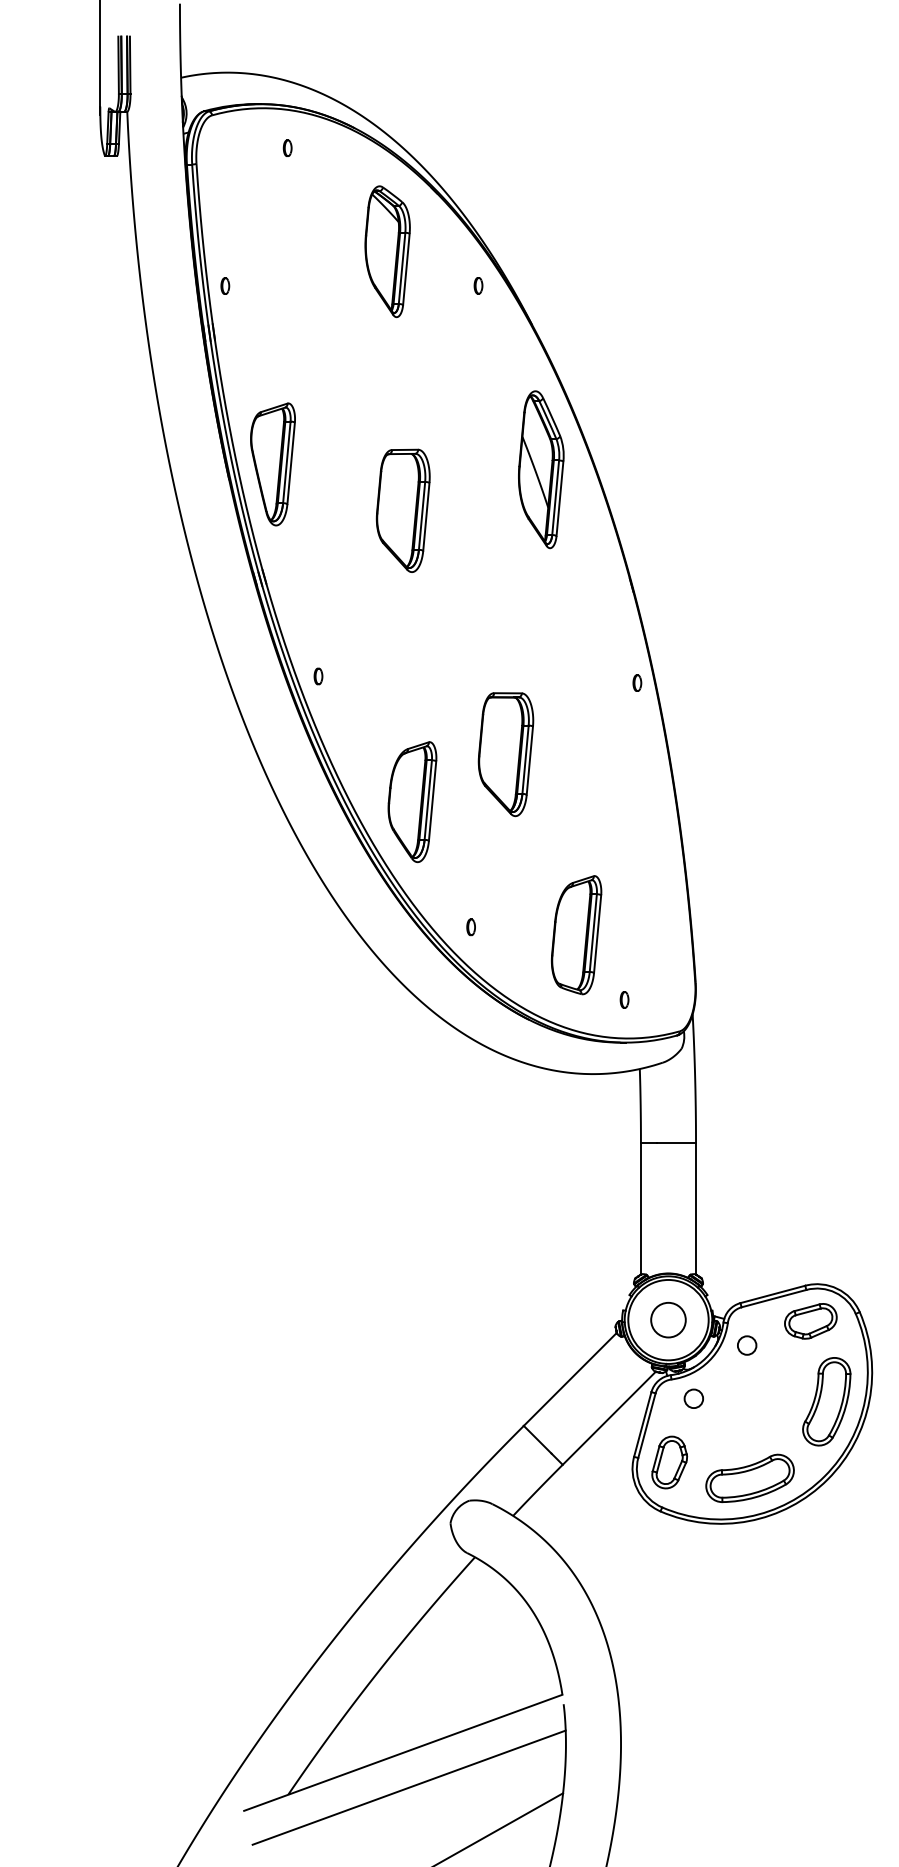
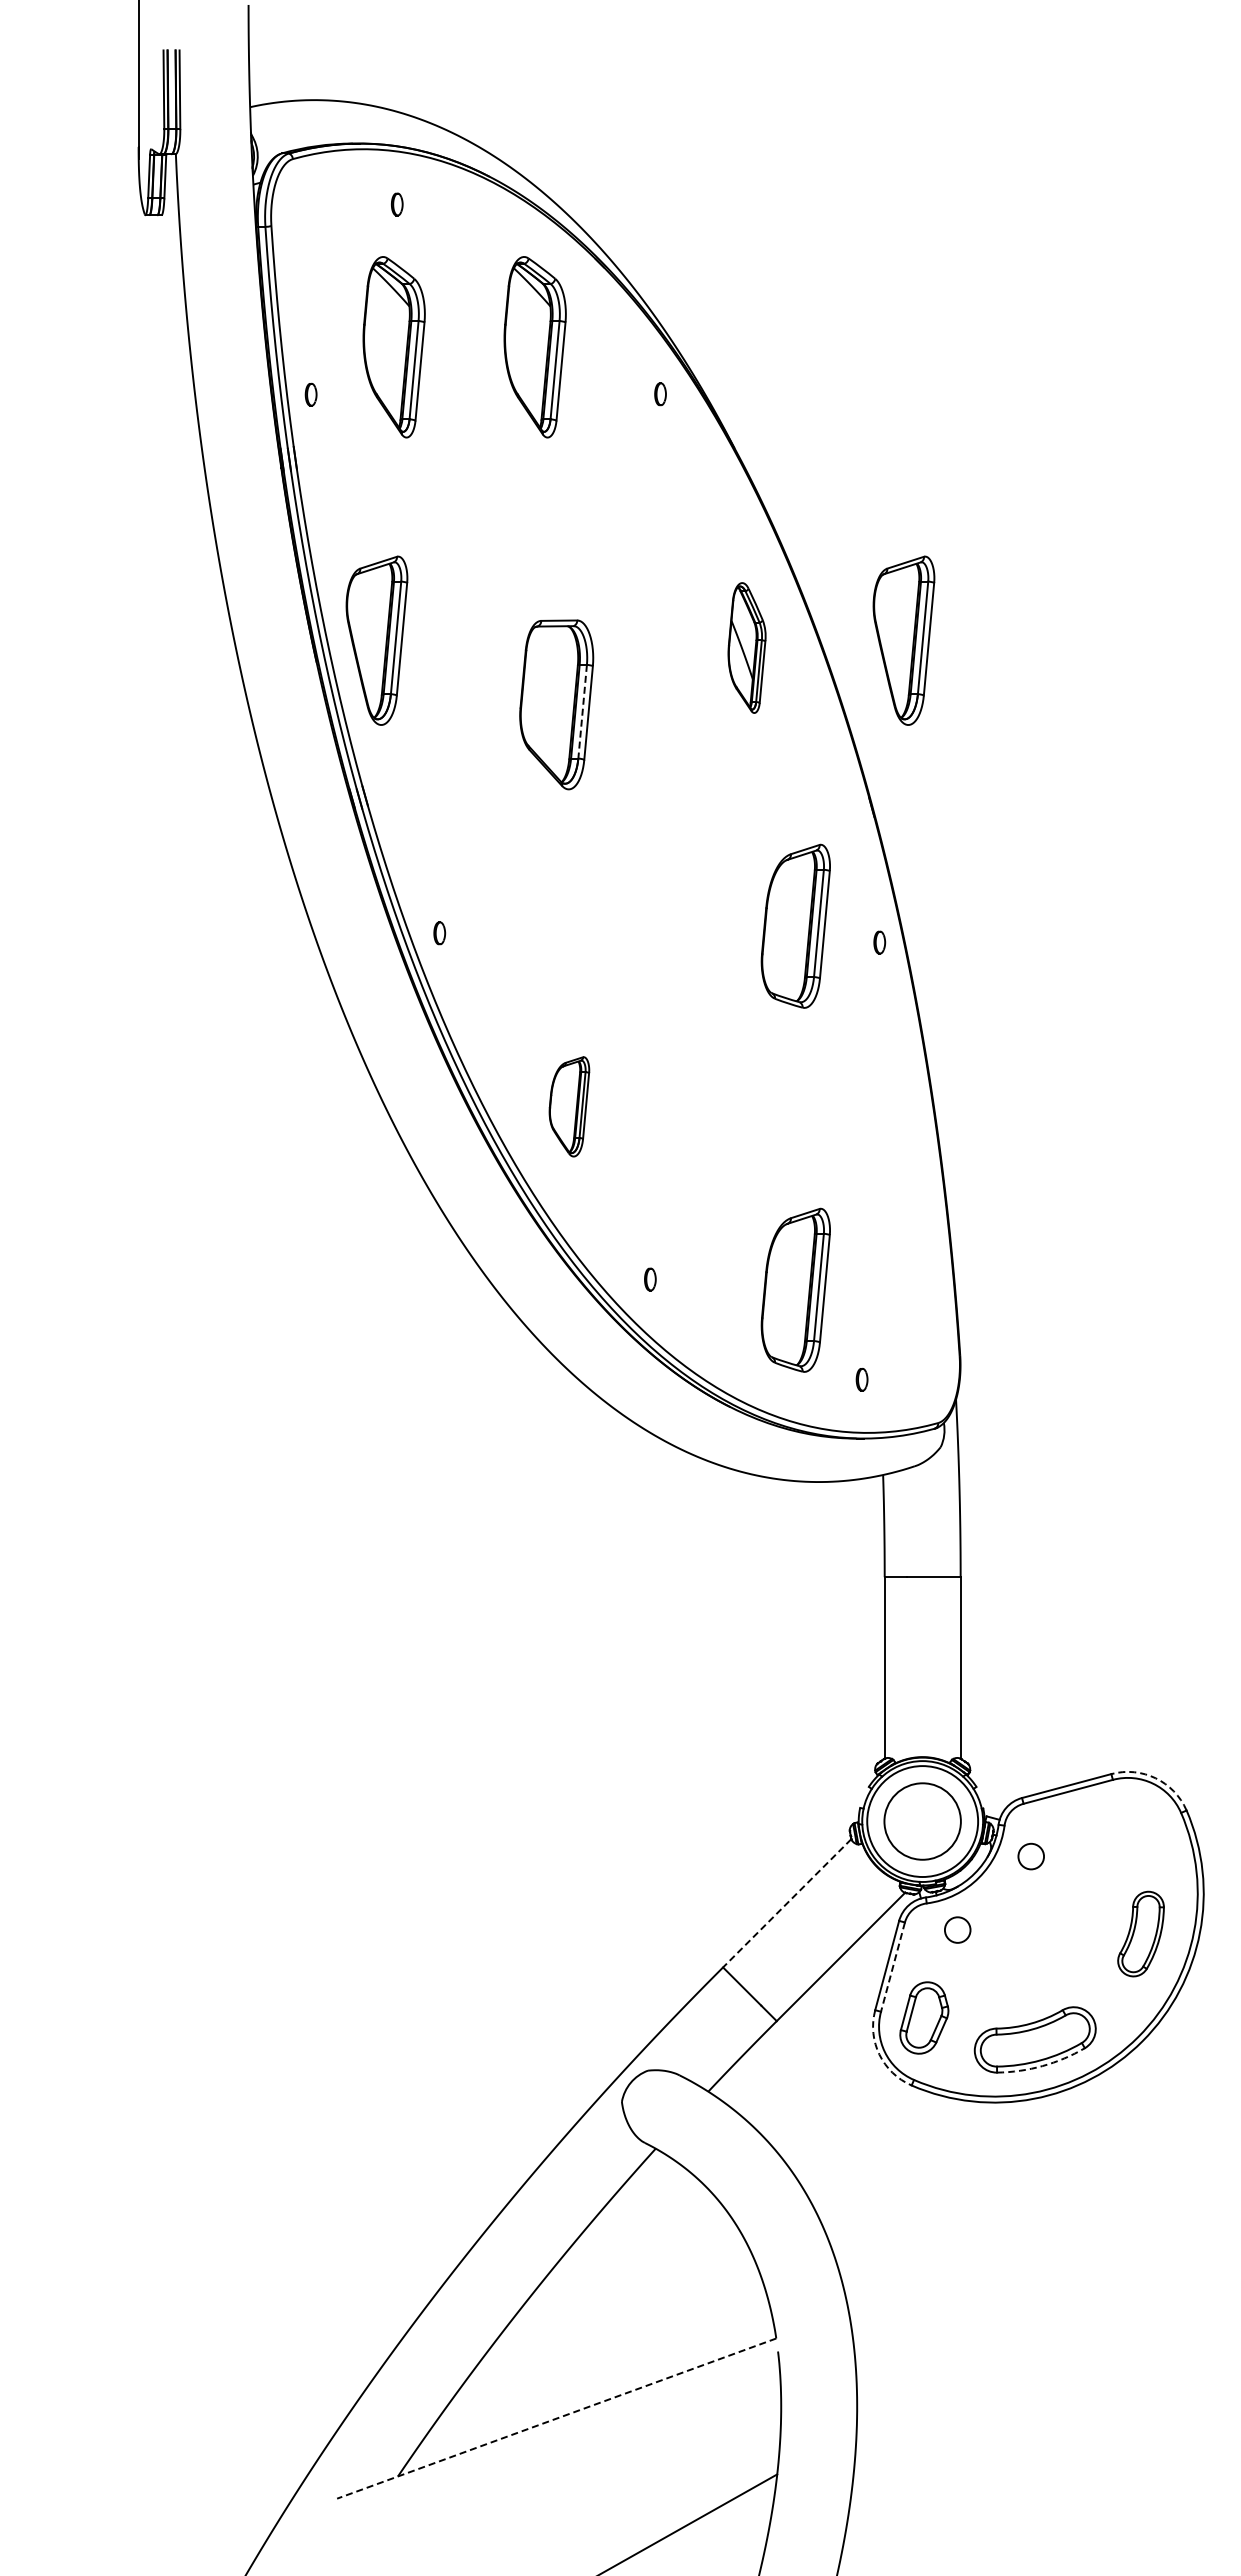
part: (284, 251) -> (393, 347), added
part: (654, 464) -> (903, 640), added
part: (540, 469) -> (746, 647), size x0.6
line: (421, 516) -> (582, 712), solid -> dashed
part: (576, 670) -> (795, 925), added
part: (506, 754) -> (698, 1040), removed
part: (412, 801) -> (569, 1106), size x0.6
arc: (837, 1288) -> (1155, 1778), solid -> dashed
circle: (668, 1320) -> (922, 1821), size x1.6
part: (810, 1321) -> (1118, 1823), removed
line: (570, 1379) -> (787, 1903), solid -> dashed
part: (826, 1401) -> (1140, 1933), size x0.7
line: (646, 1425) -> (892, 1967), solid -> dashed
arc: (637, 1488) -> (879, 2054), solid -> dashed
arc: (755, 1497) -> (1042, 2066), solid -> dashed
line: (403, 1752) -> (556, 2418), solid -> dashed
line: (408, 1787) -> (564, 2466), removed

